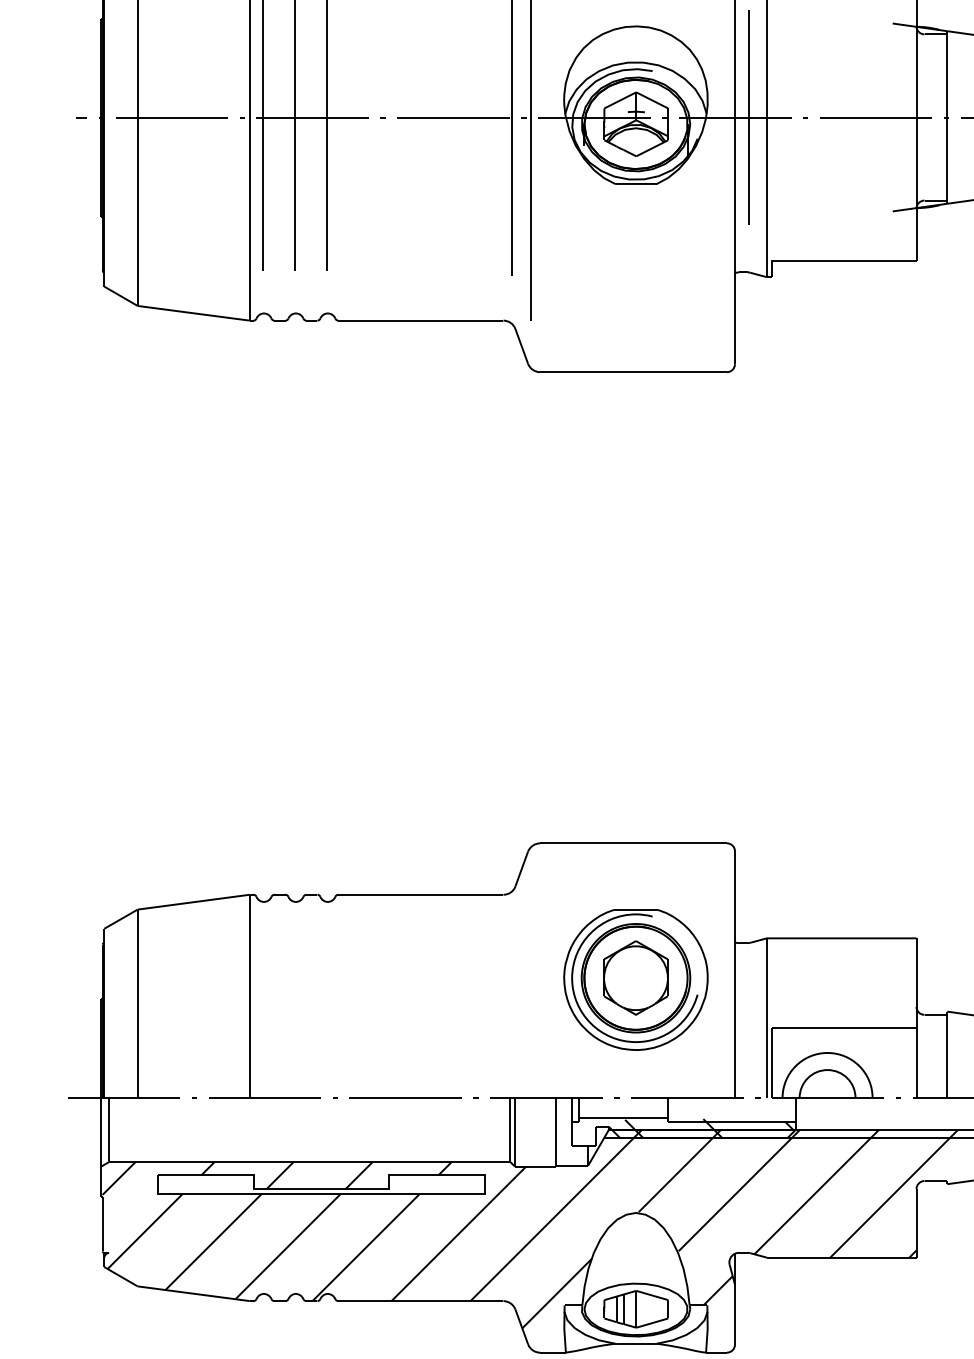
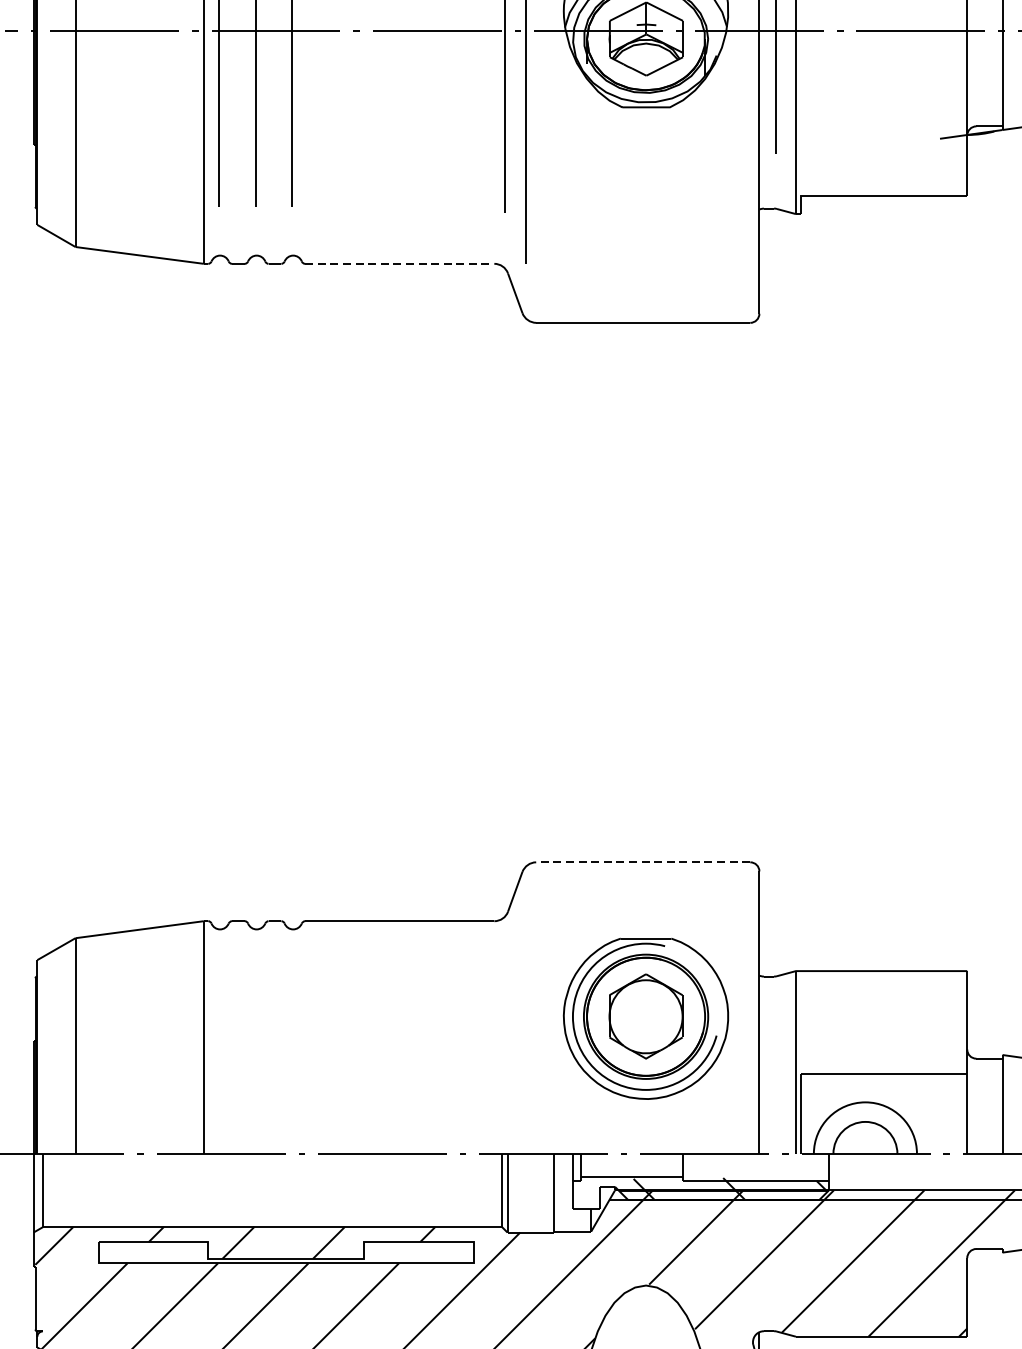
line: (420, 320) -> (399, 263), solid -> dashed
line: (633, 843) -> (643, 862), solid -> dashed

